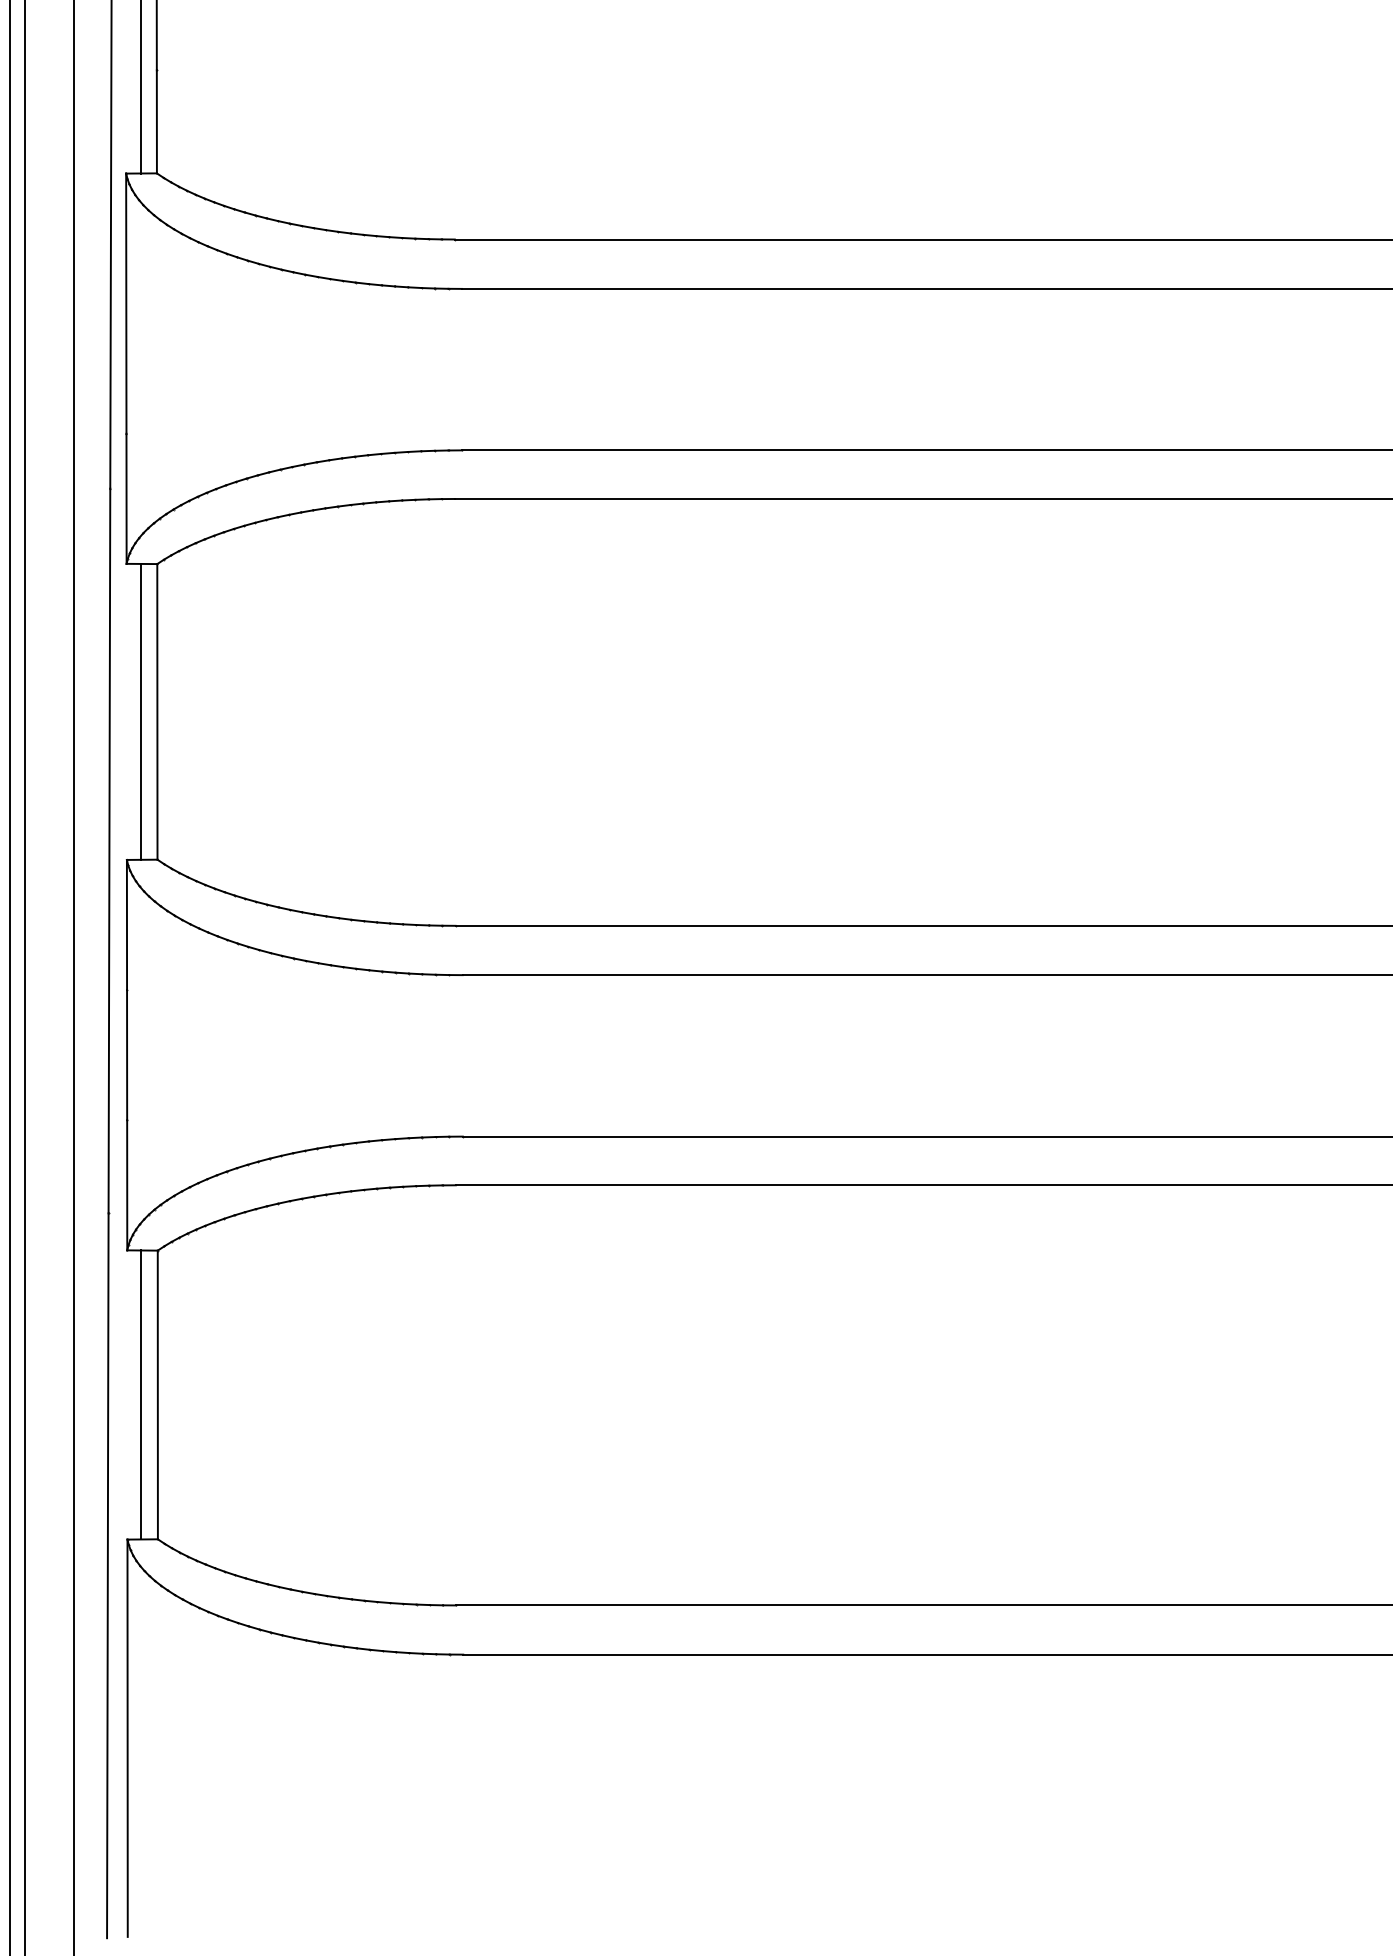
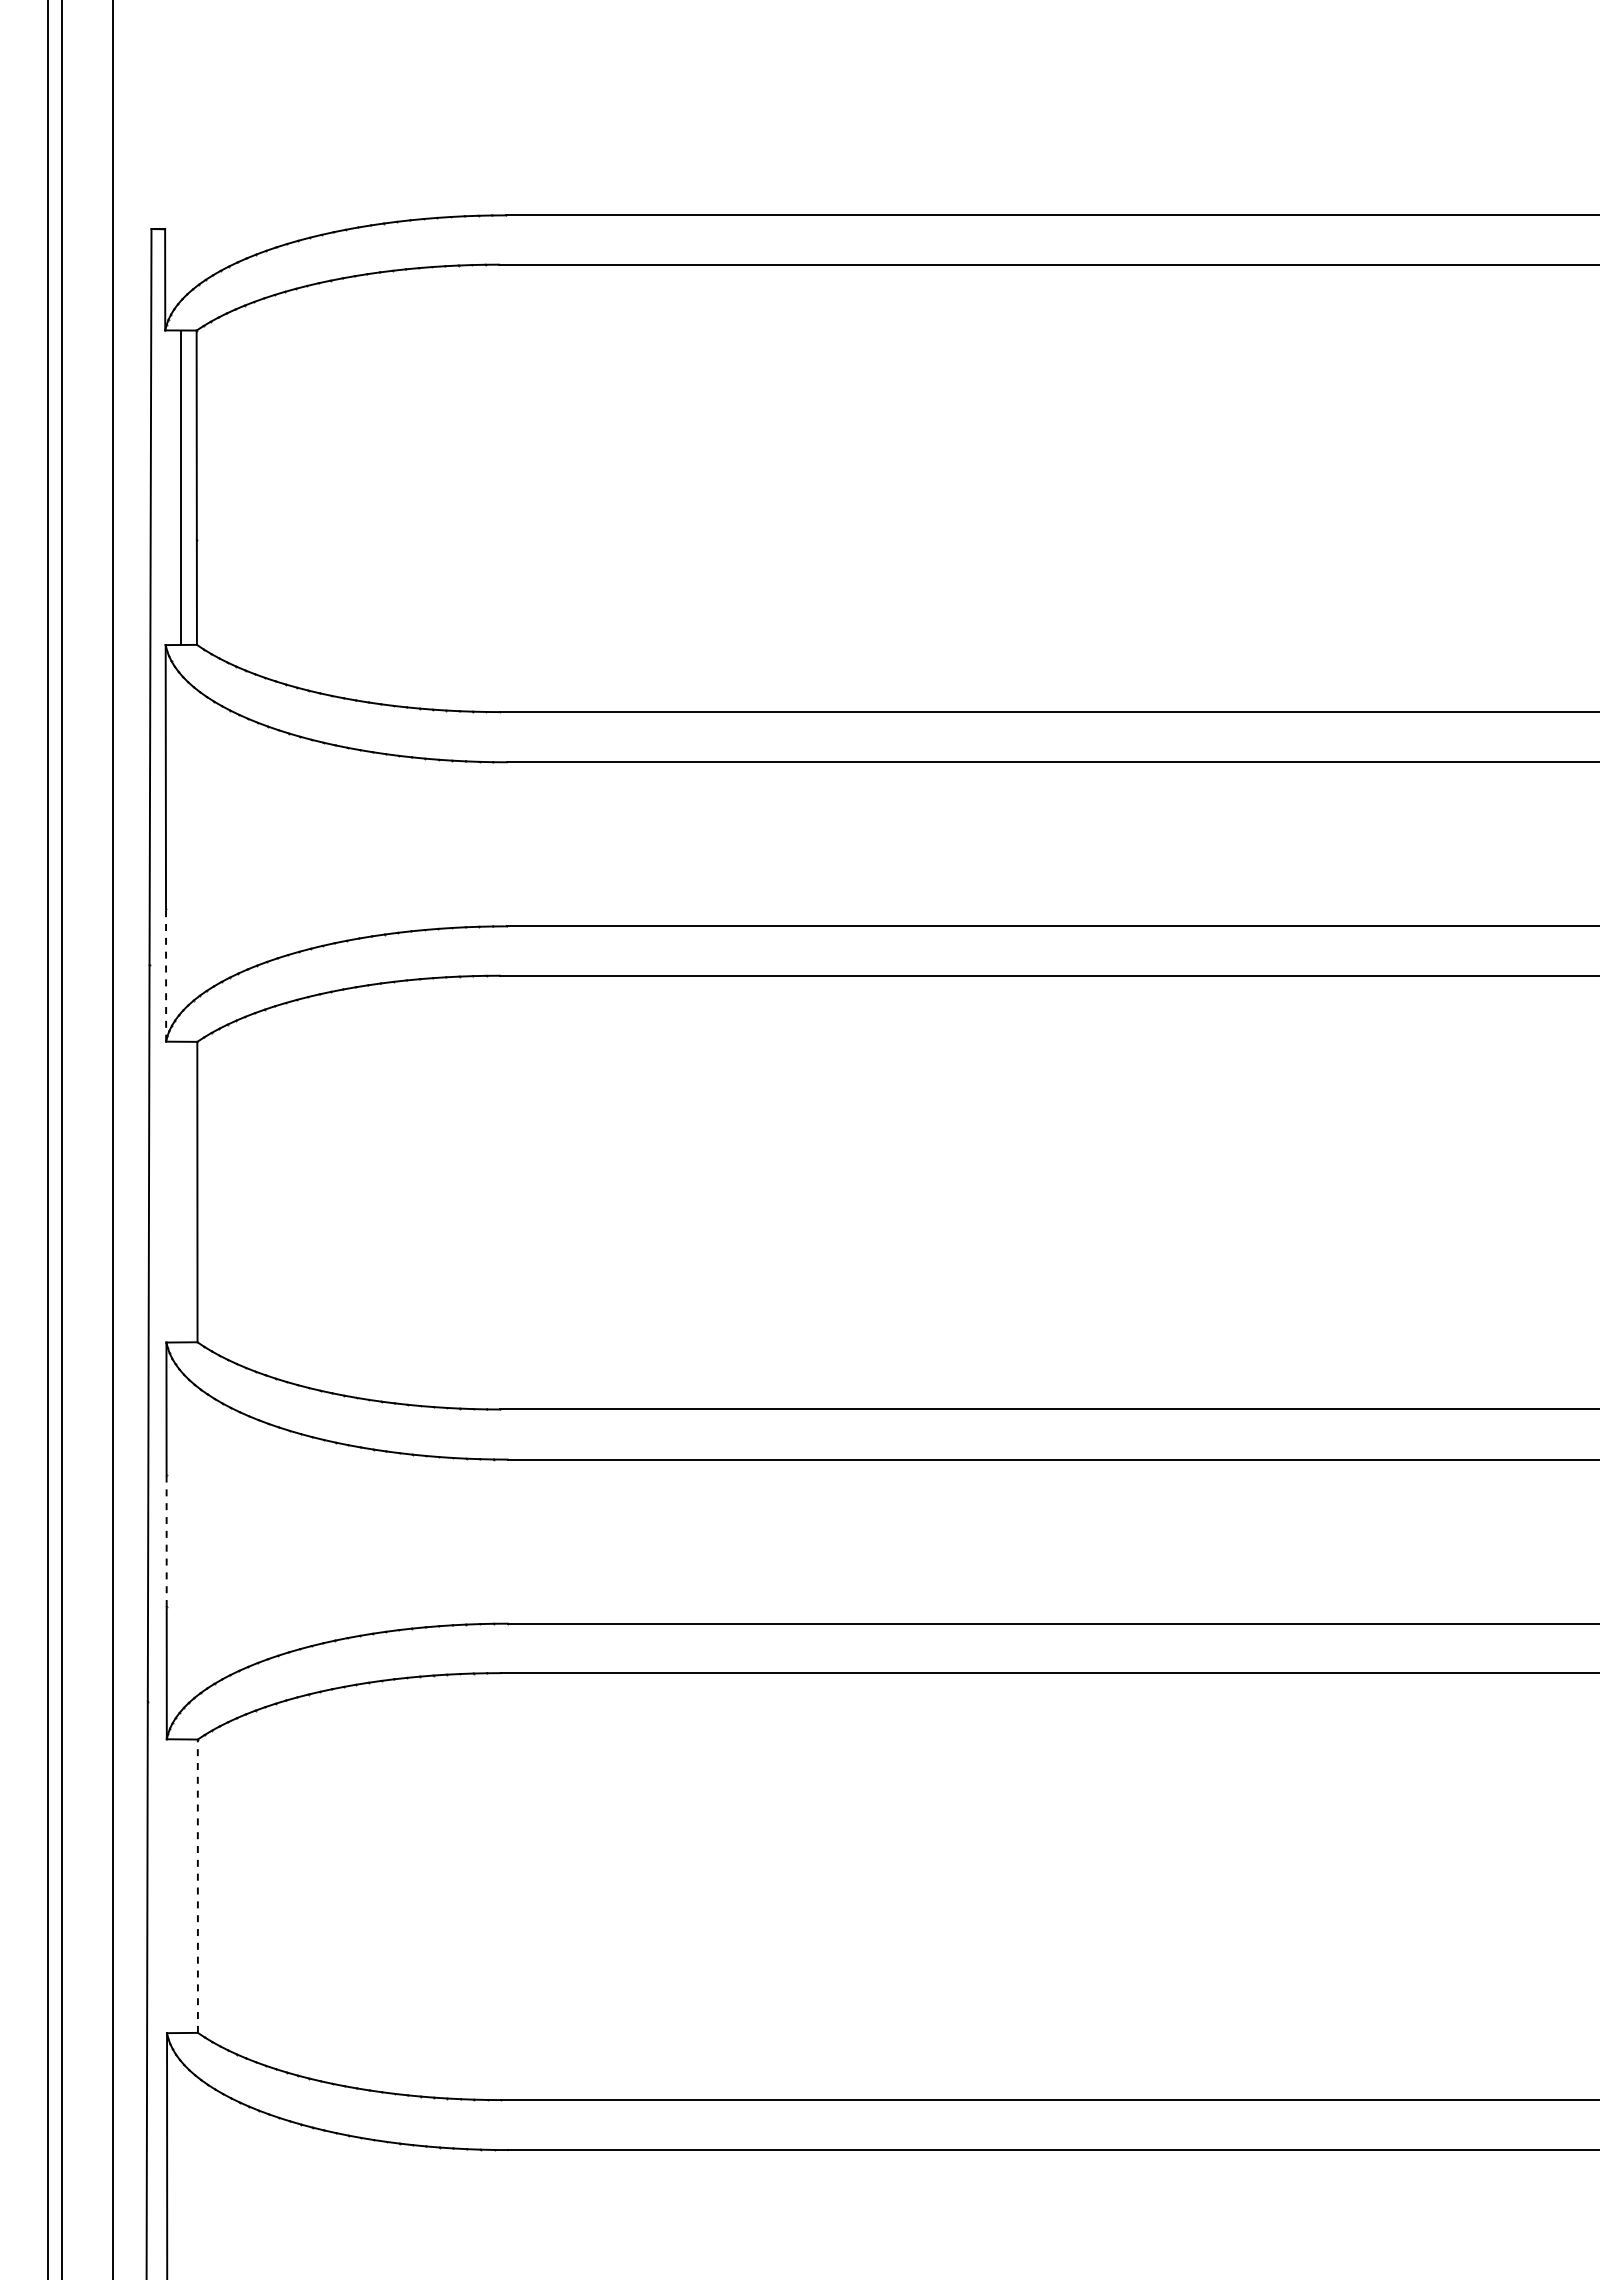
line: (126, 498) -> (166, 975), solid -> dashed
line: (141, 711) -> (181, 1191), removed
line: (126, 1054) -> (166, 1540), solid -> dashed
line: (141, 1395) -> (181, 1886), removed
line: (157, 1395) -> (197, 1886), solid -> dashed

